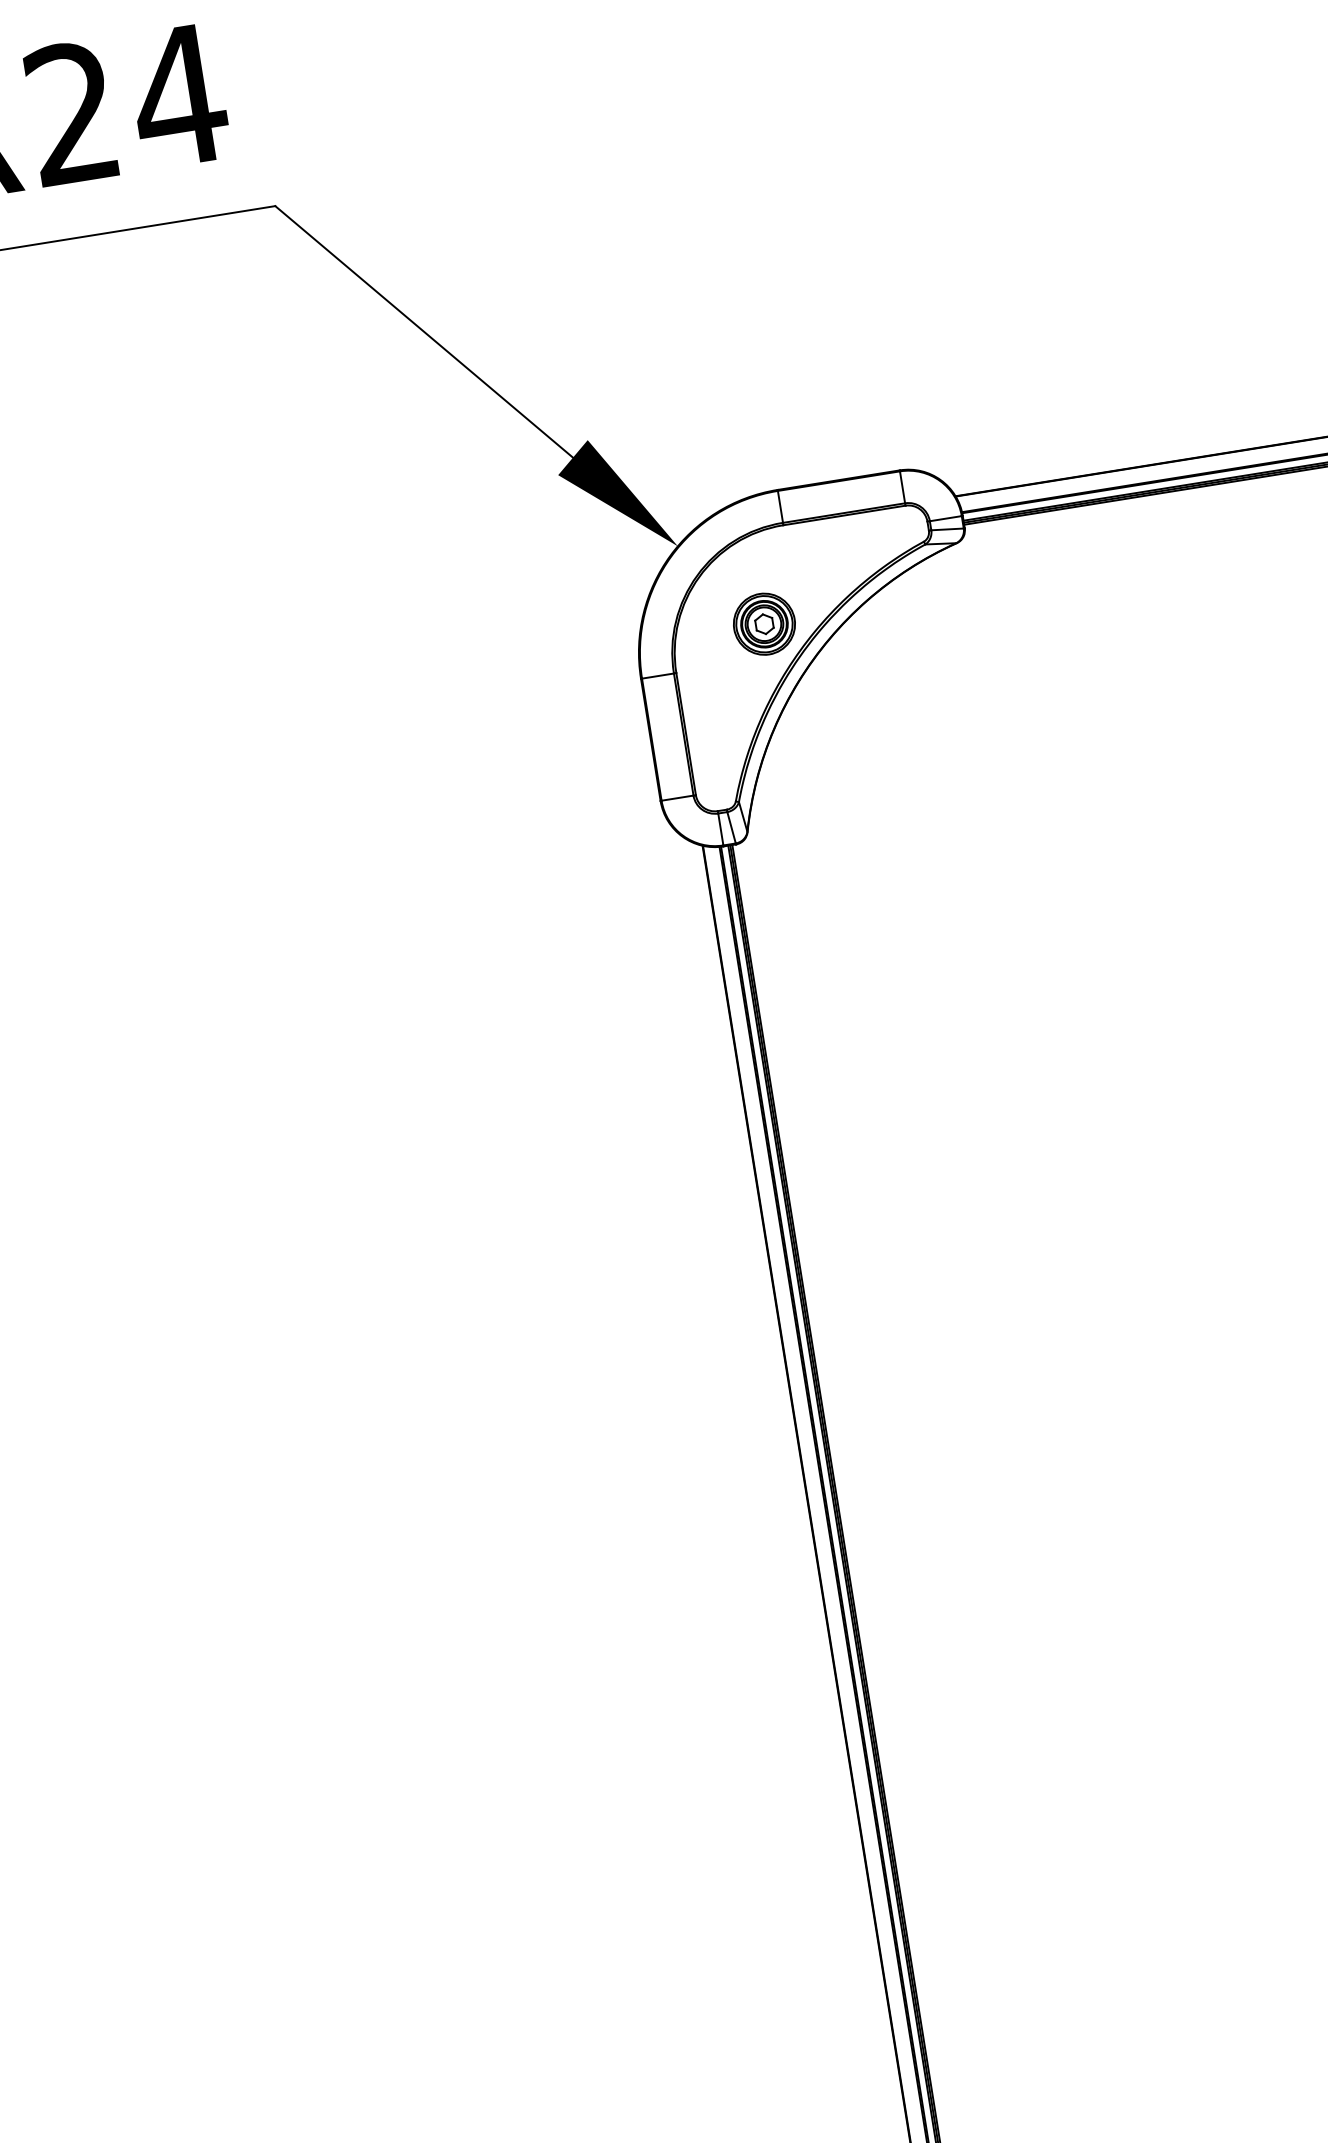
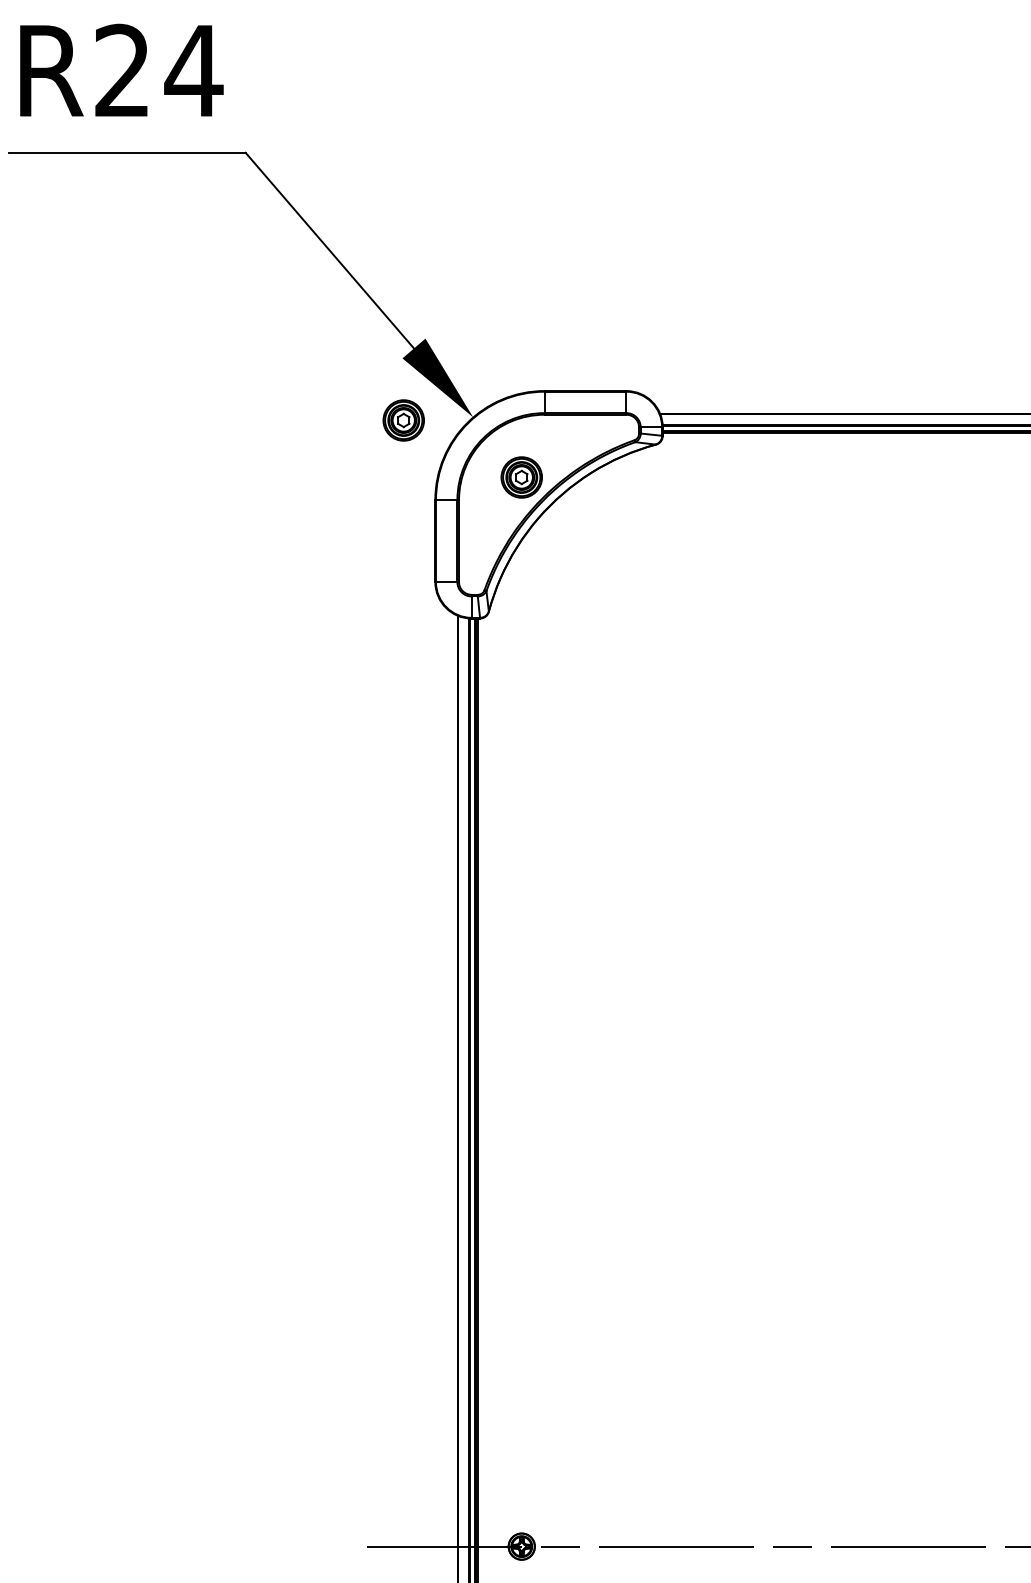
part: (574, 567) -> (403, 420), added

